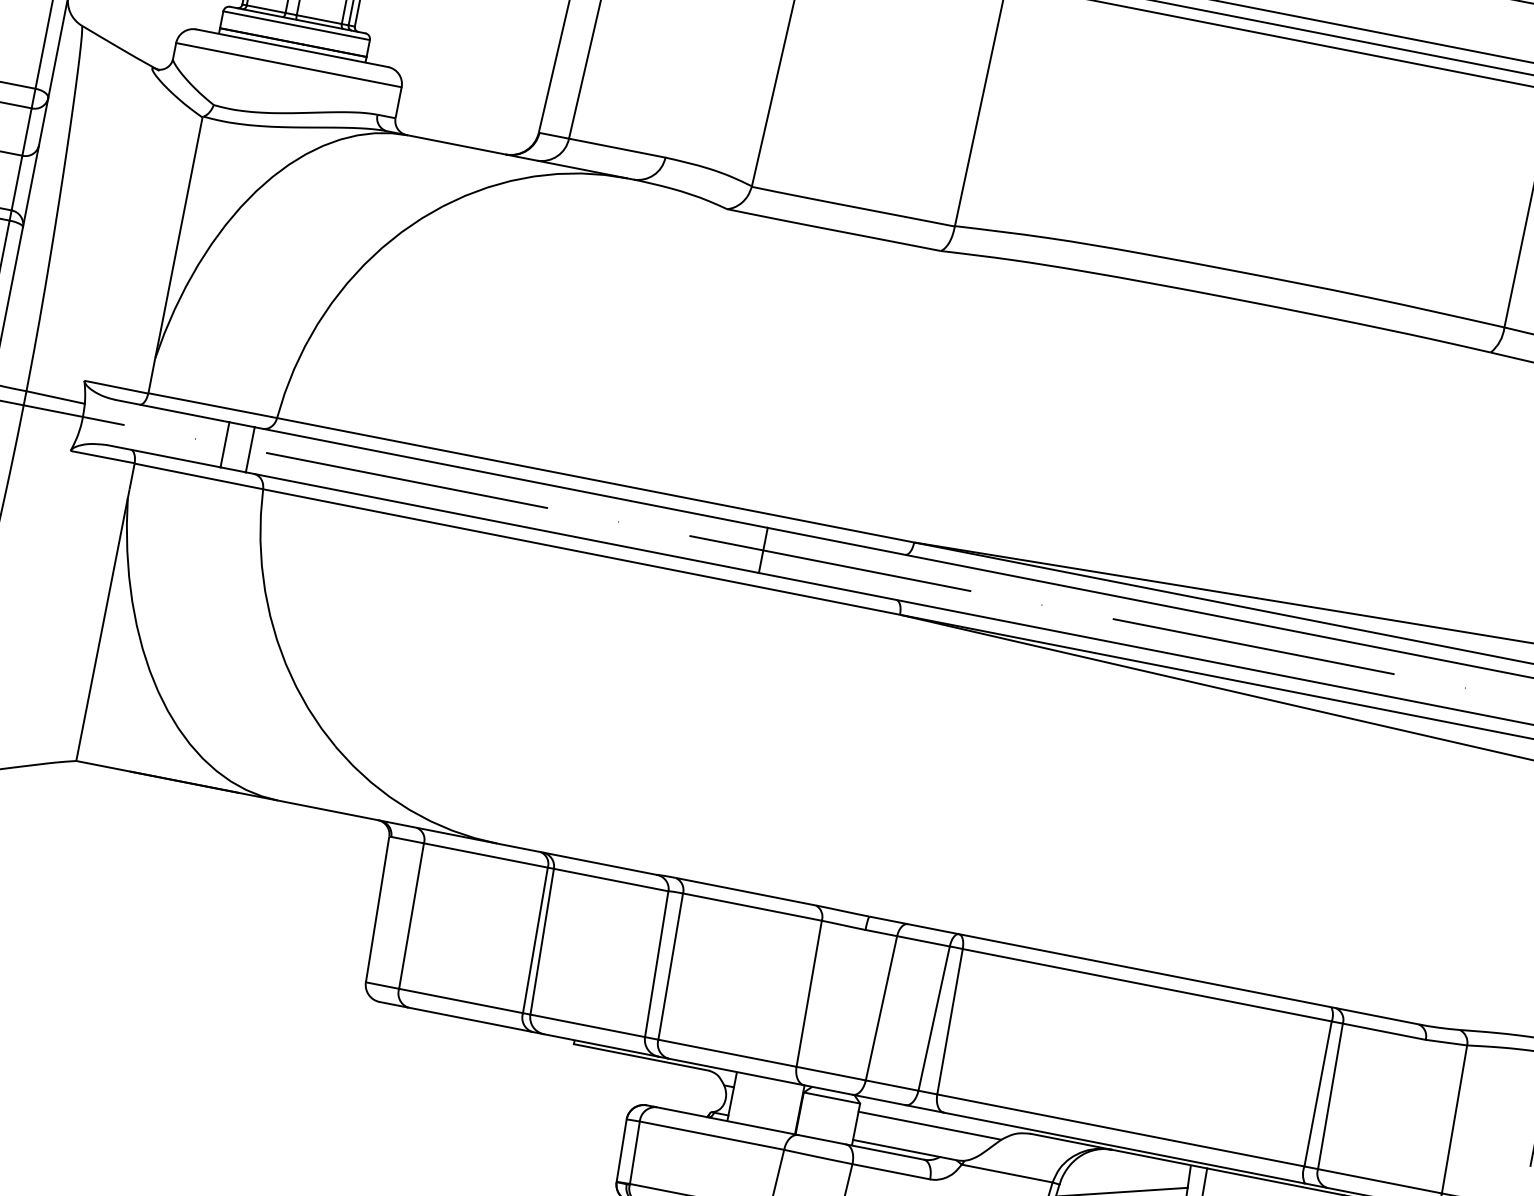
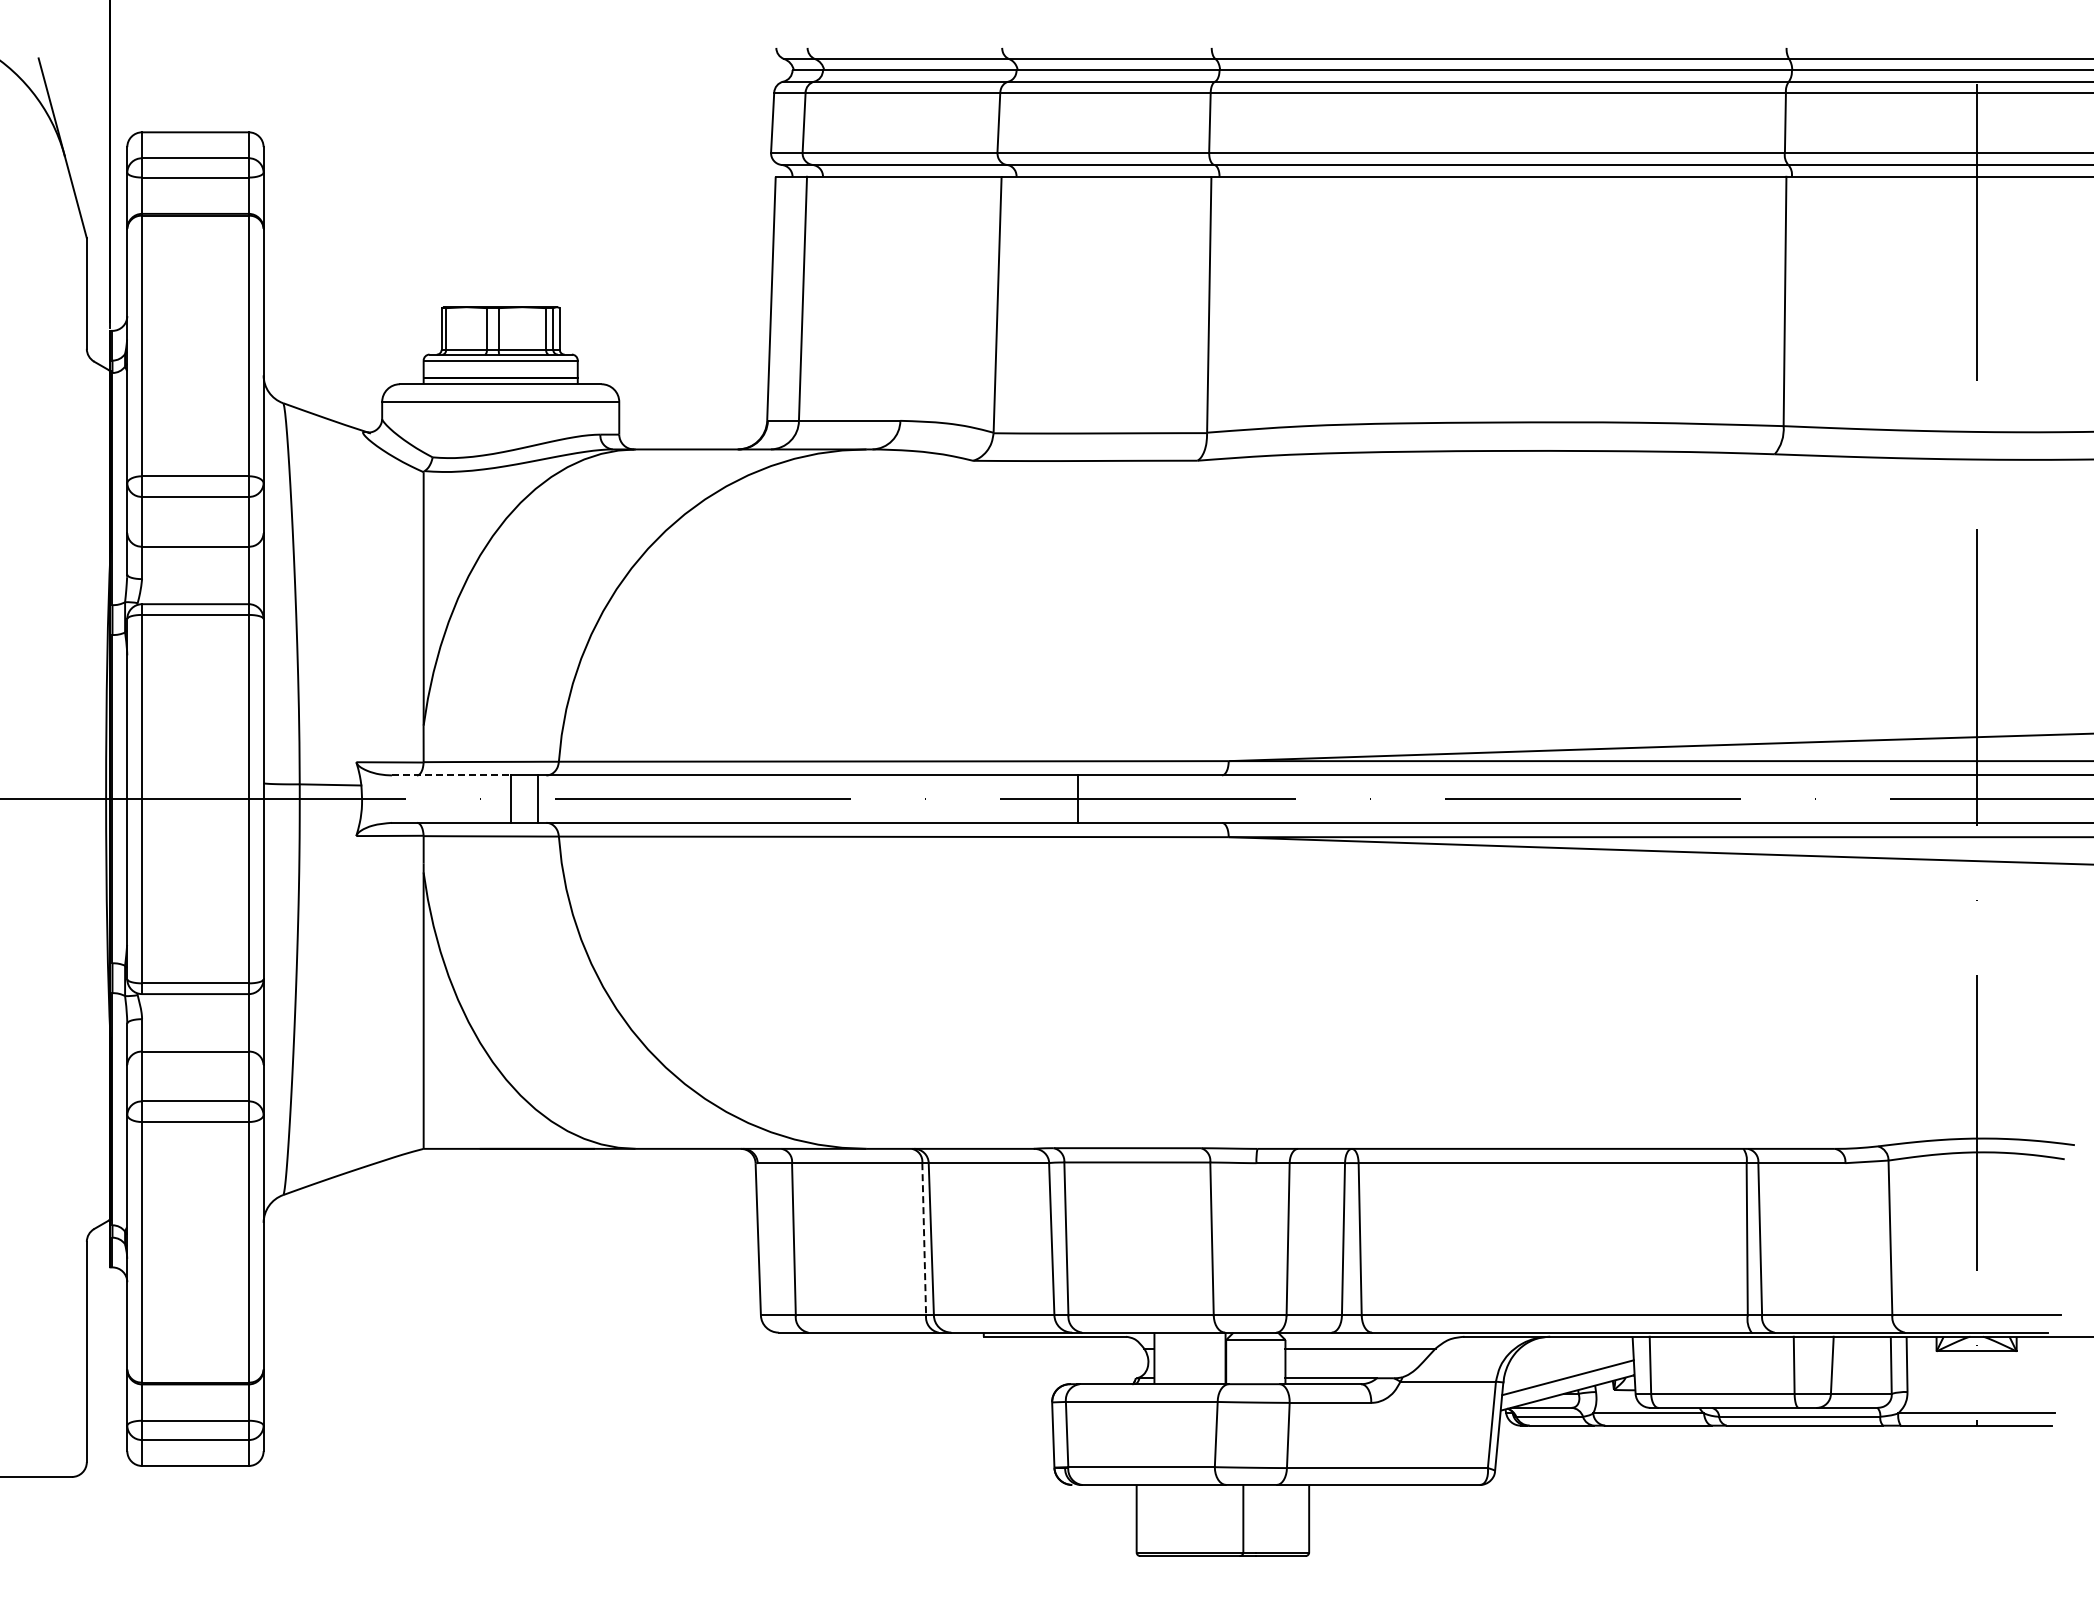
line: (172, 411) -> (451, 775), solid -> dashed
line: (535, 940) -> (924, 1239), solid -> dashed

